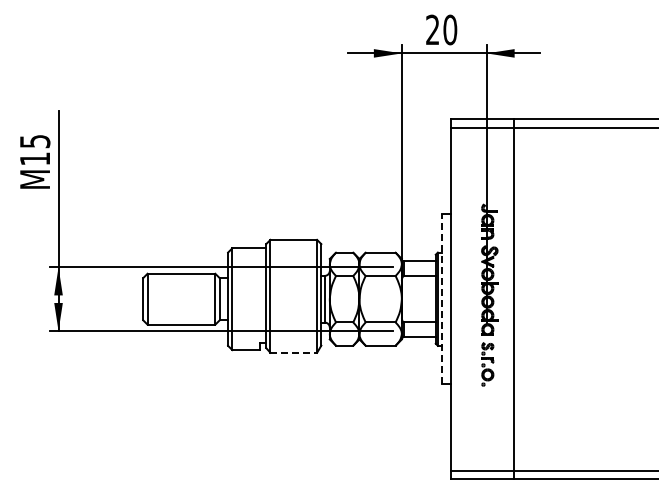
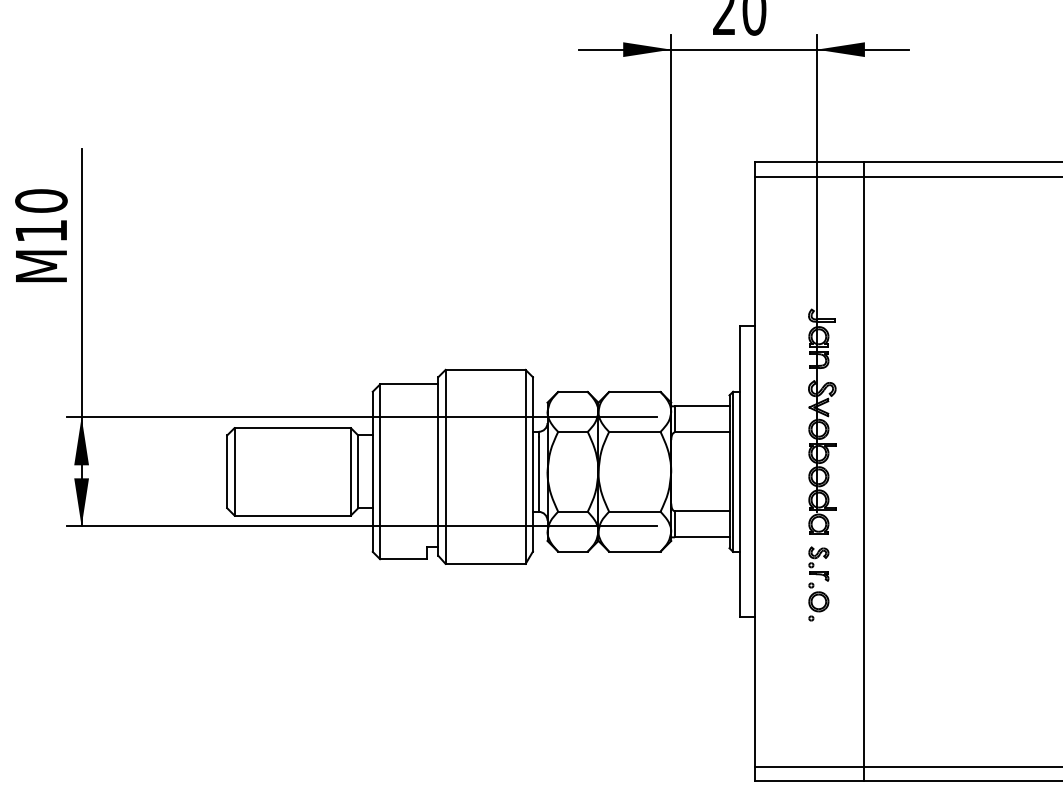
text: (34, 141) -> (40, 200), M15 -> M10
line: (442, 299) -> (741, 472), dashed -> solid
line: (294, 352) -> (486, 563), dashed -> solid

